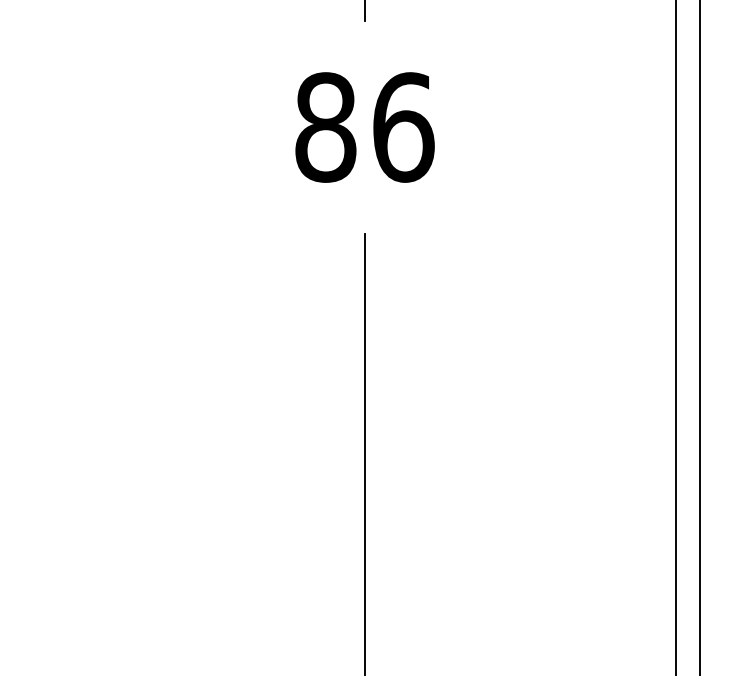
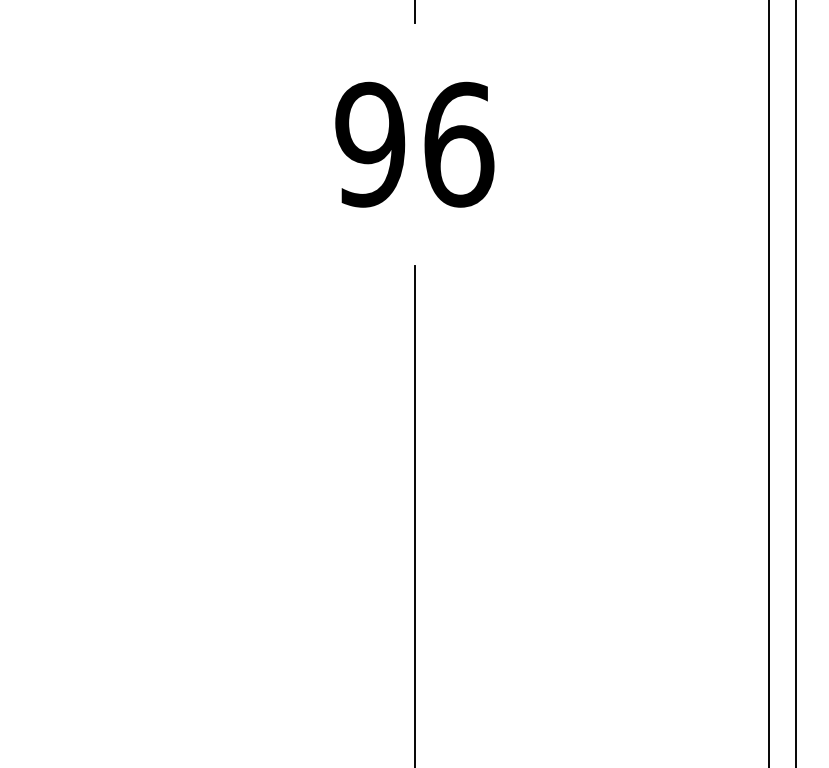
text: (325, 127) -> (370, 144), 86 -> 96

